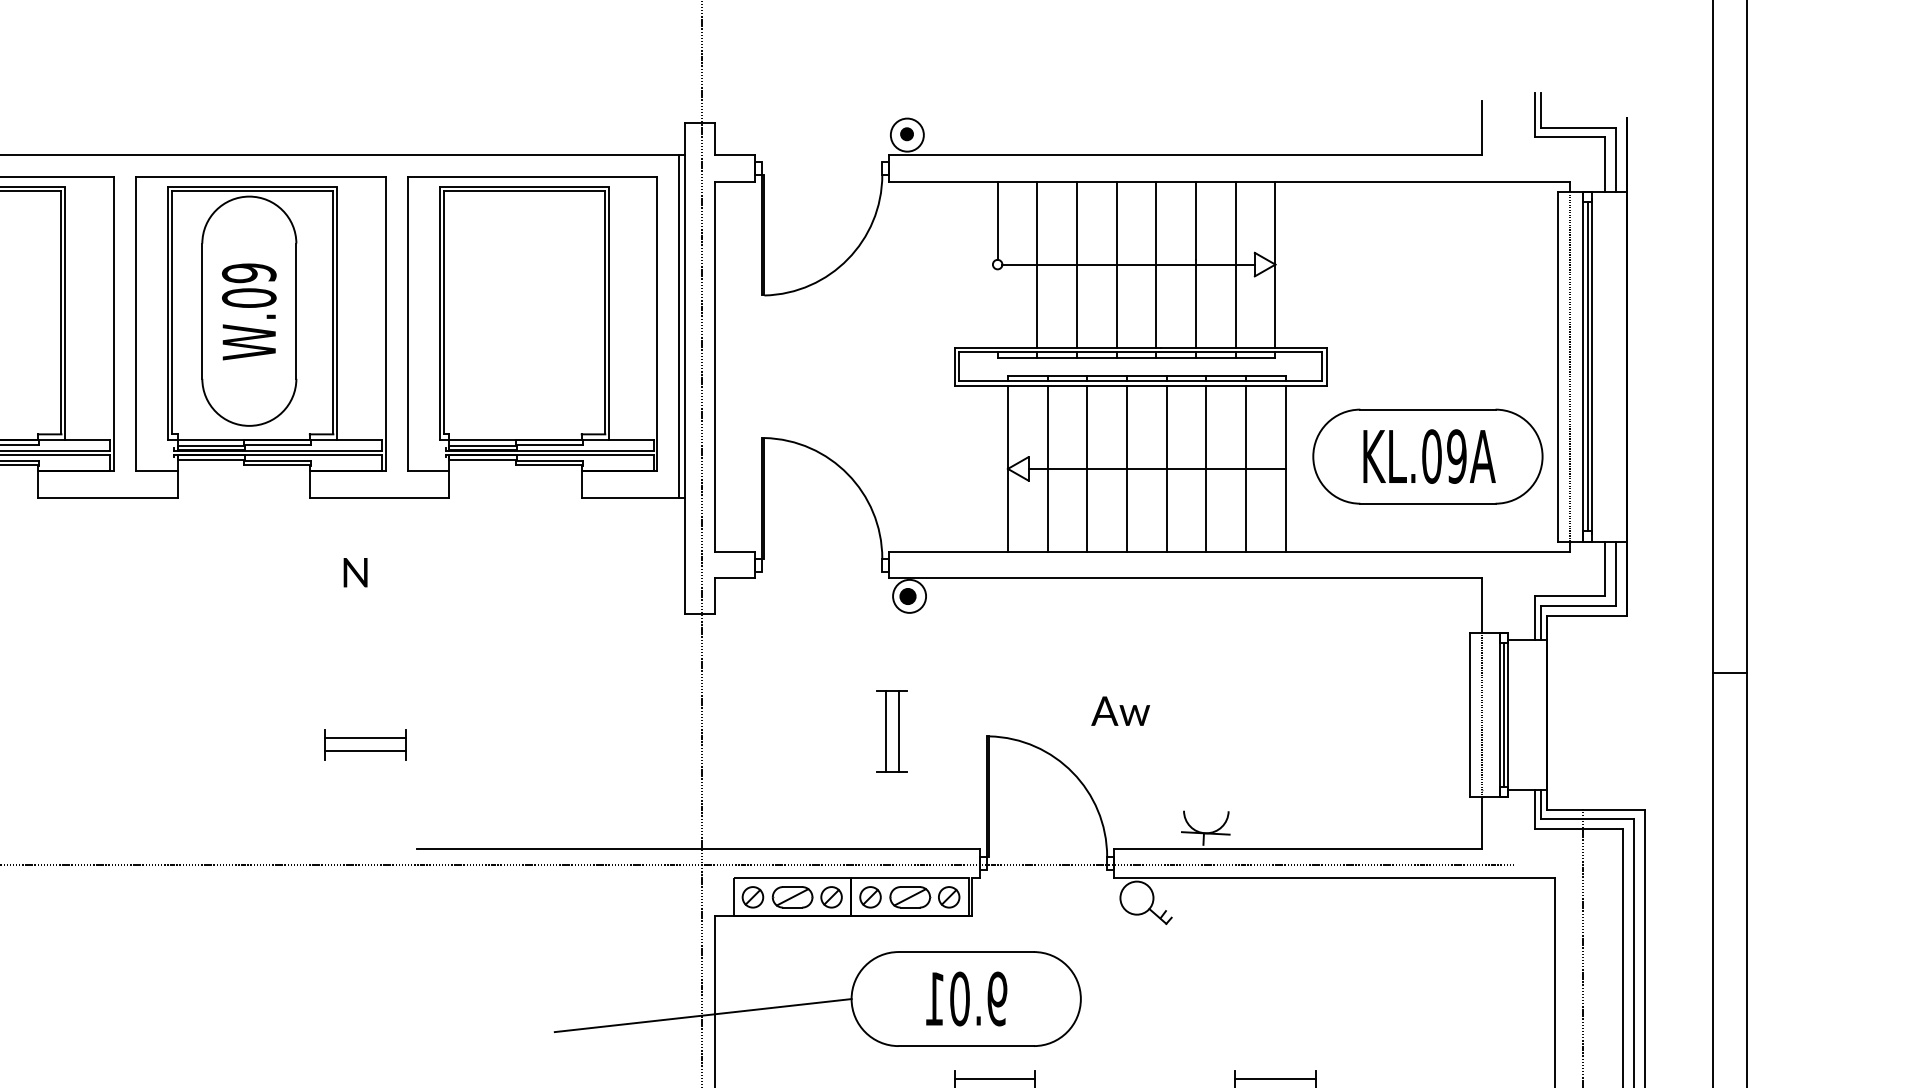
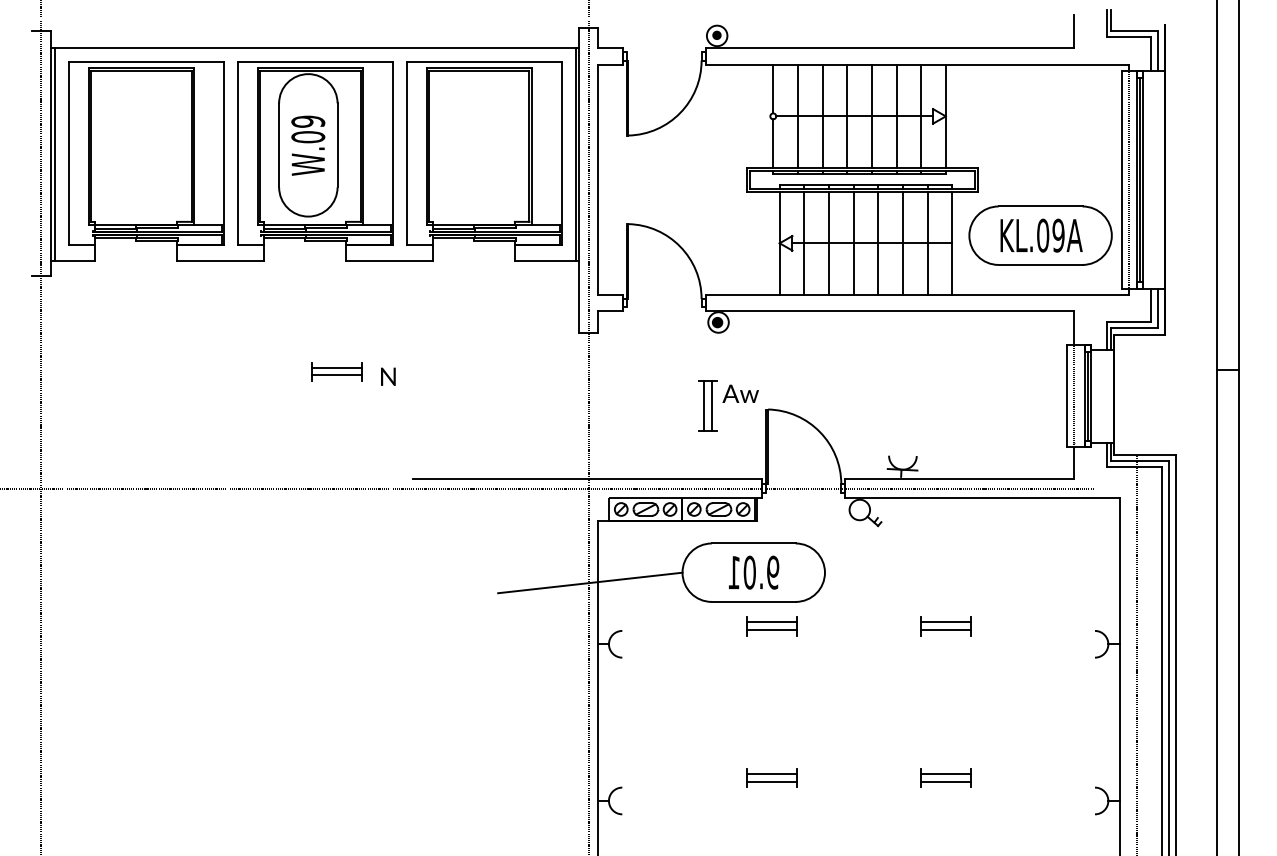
line: (998, 308) -> (773, 143), added
text: (355, 572) -> (388, 376), moved
text: (1120, 710) -> (740, 393), moved
part: (363, 744) -> (336, 371), moved

